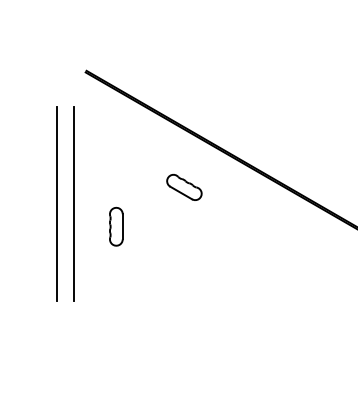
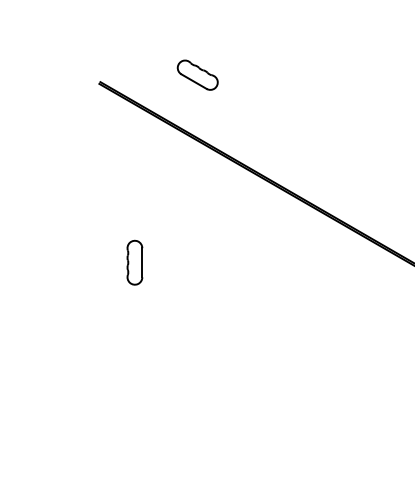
part: (184, 186) -> (197, 74), moved
line: (56, 204) -> (65, 236), removed
line: (73, 204) -> (85, 236), removed

